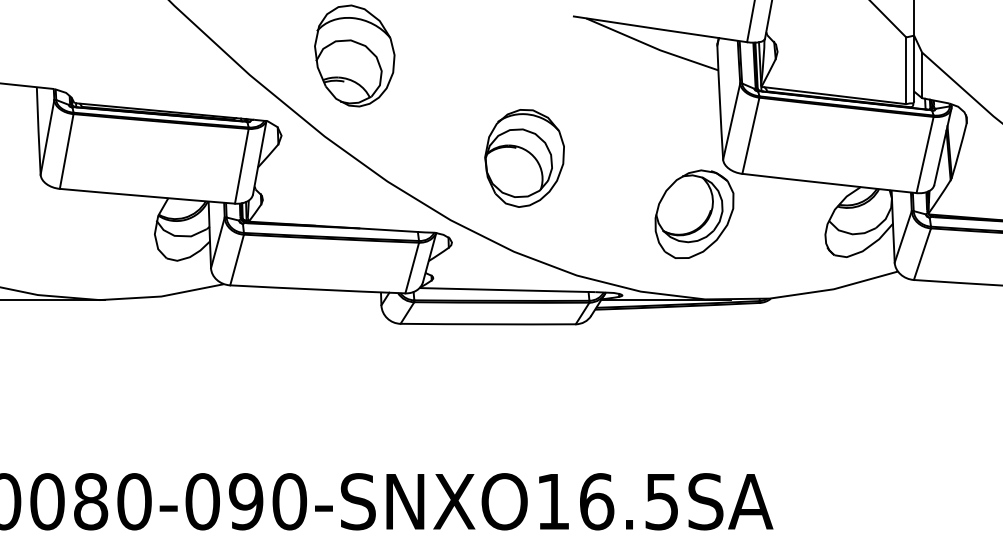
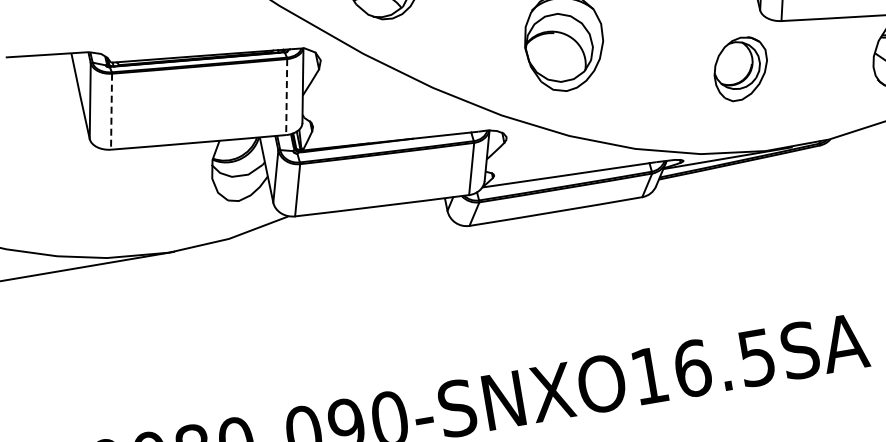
line: (66, 151) -> (111, 111), solid -> dashed
line: (241, 166) -> (286, 97), solid -> dashed
part: (694, 213) -> (740, 68), size x0.7

